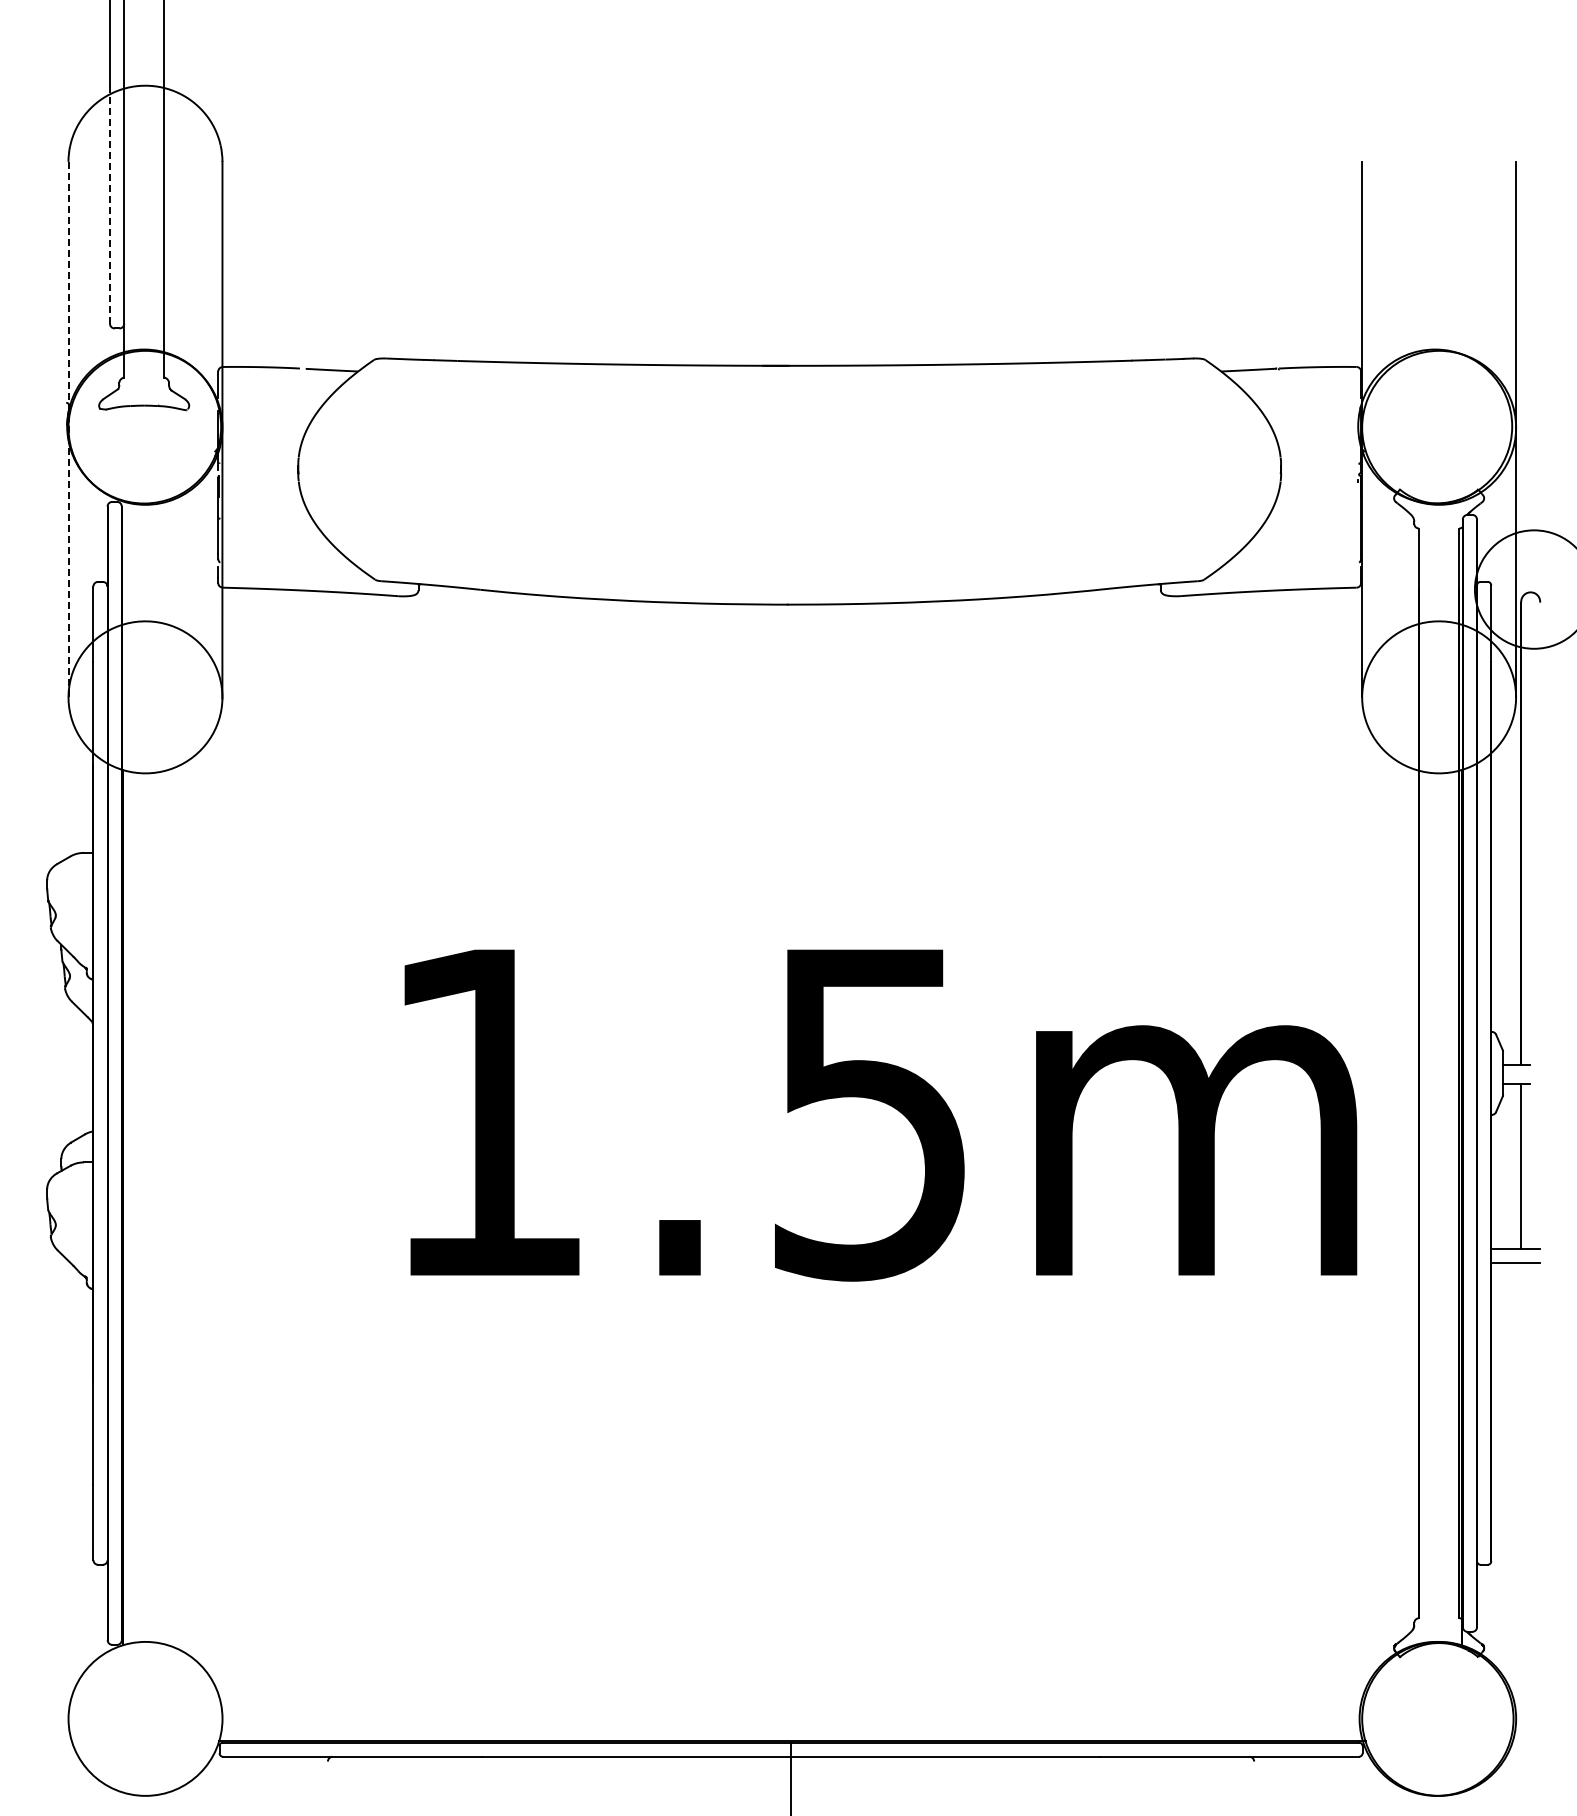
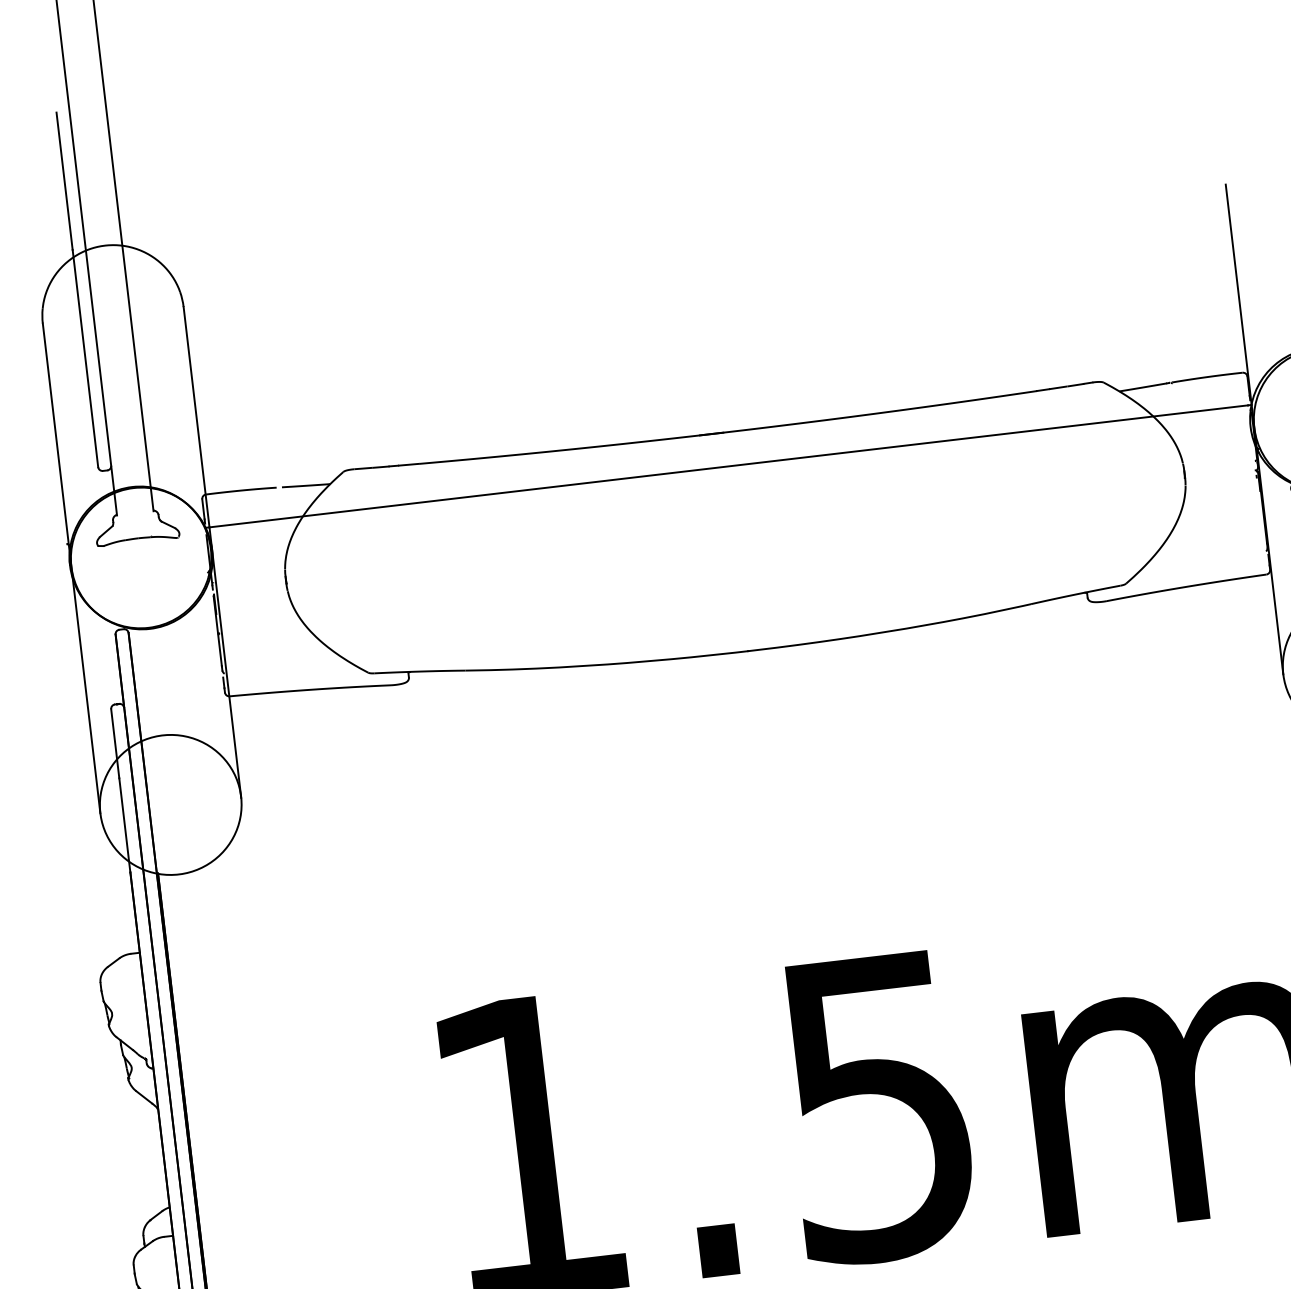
line: (110, 205) -> (85, 358), dashed -> solid
line: (790, 402) -> (728, 466), added
line: (68, 429) -> (71, 568), dashed -> solid

